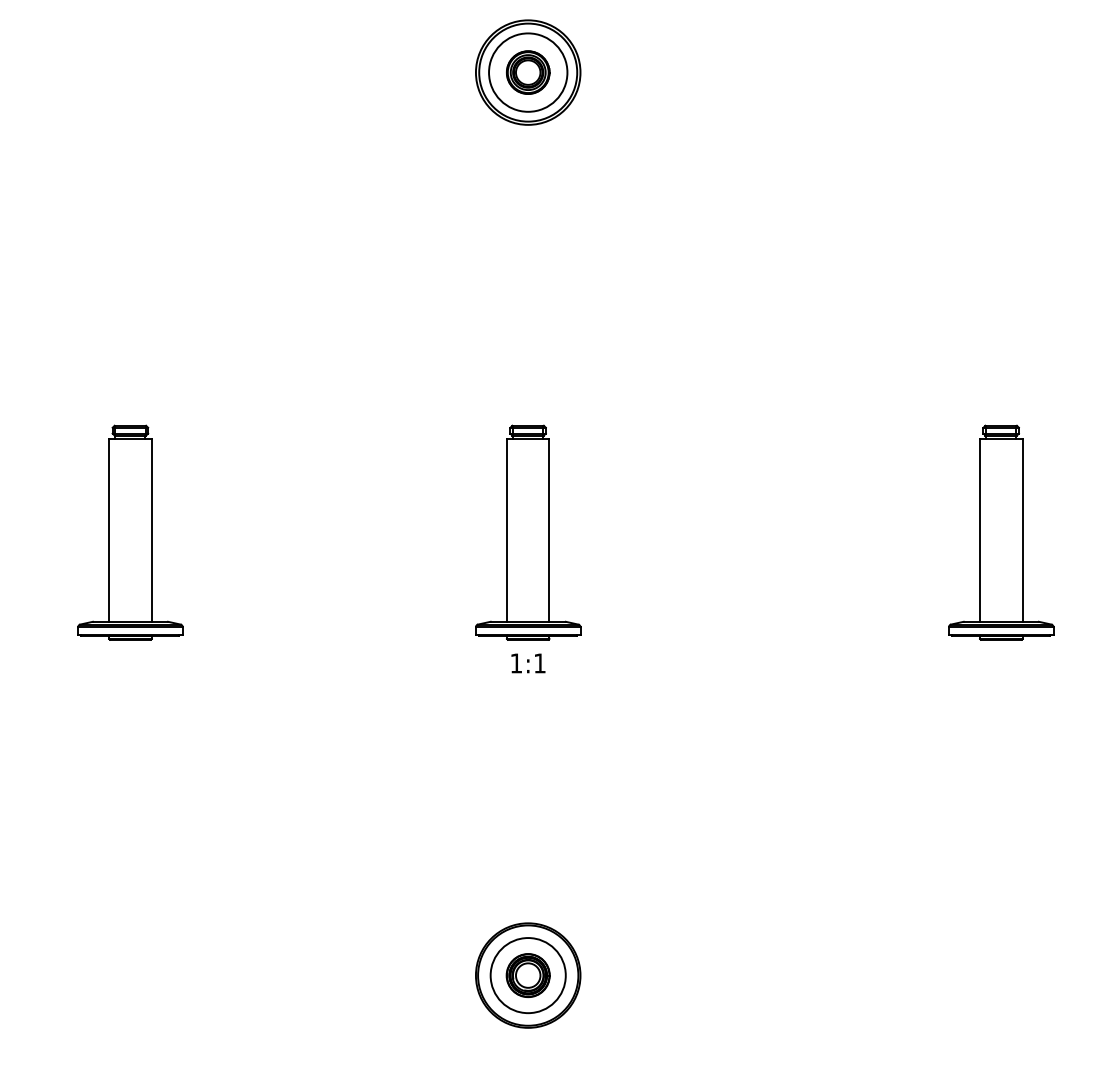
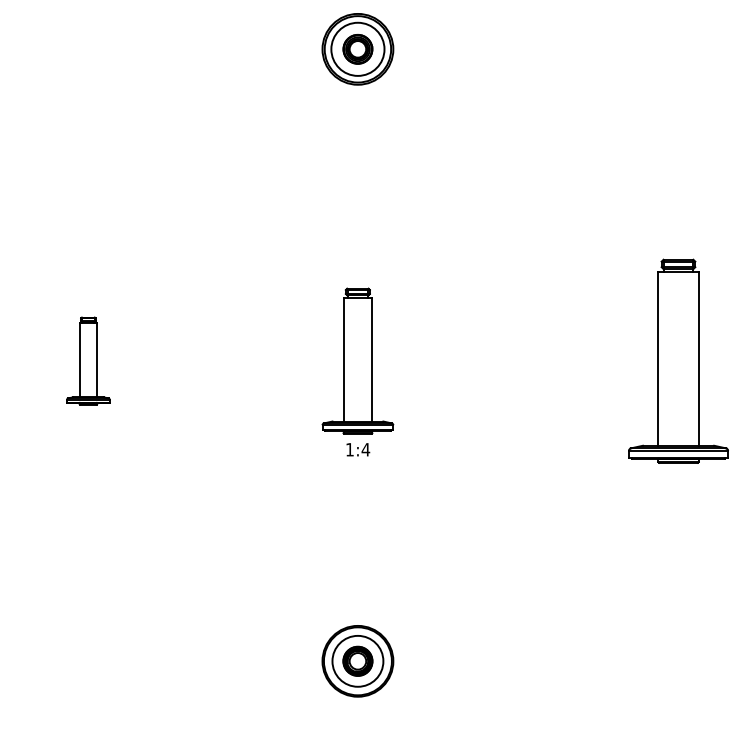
part: (130, 531) -> (88, 360), size x0.6
part: (1001, 531) -> (678, 360), size x1.4
text: (539, 663) -> (365, 449), 1:1 -> 1:4

